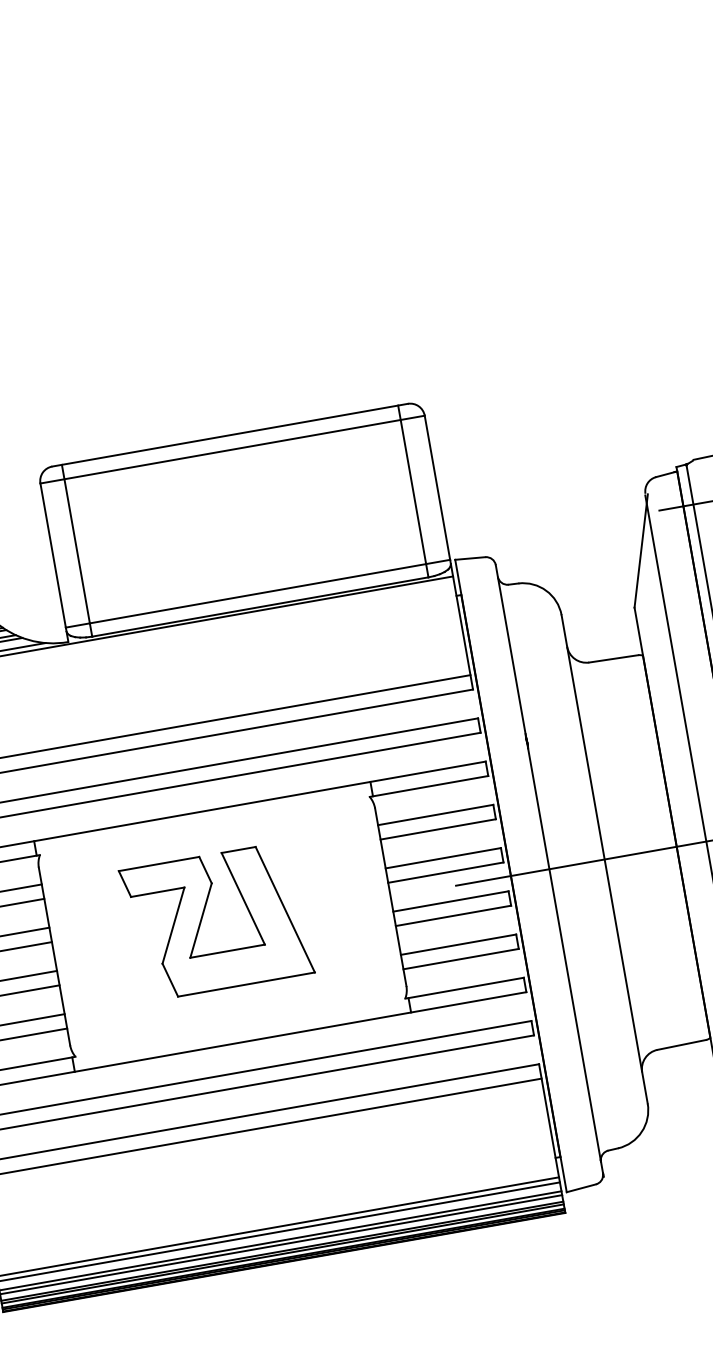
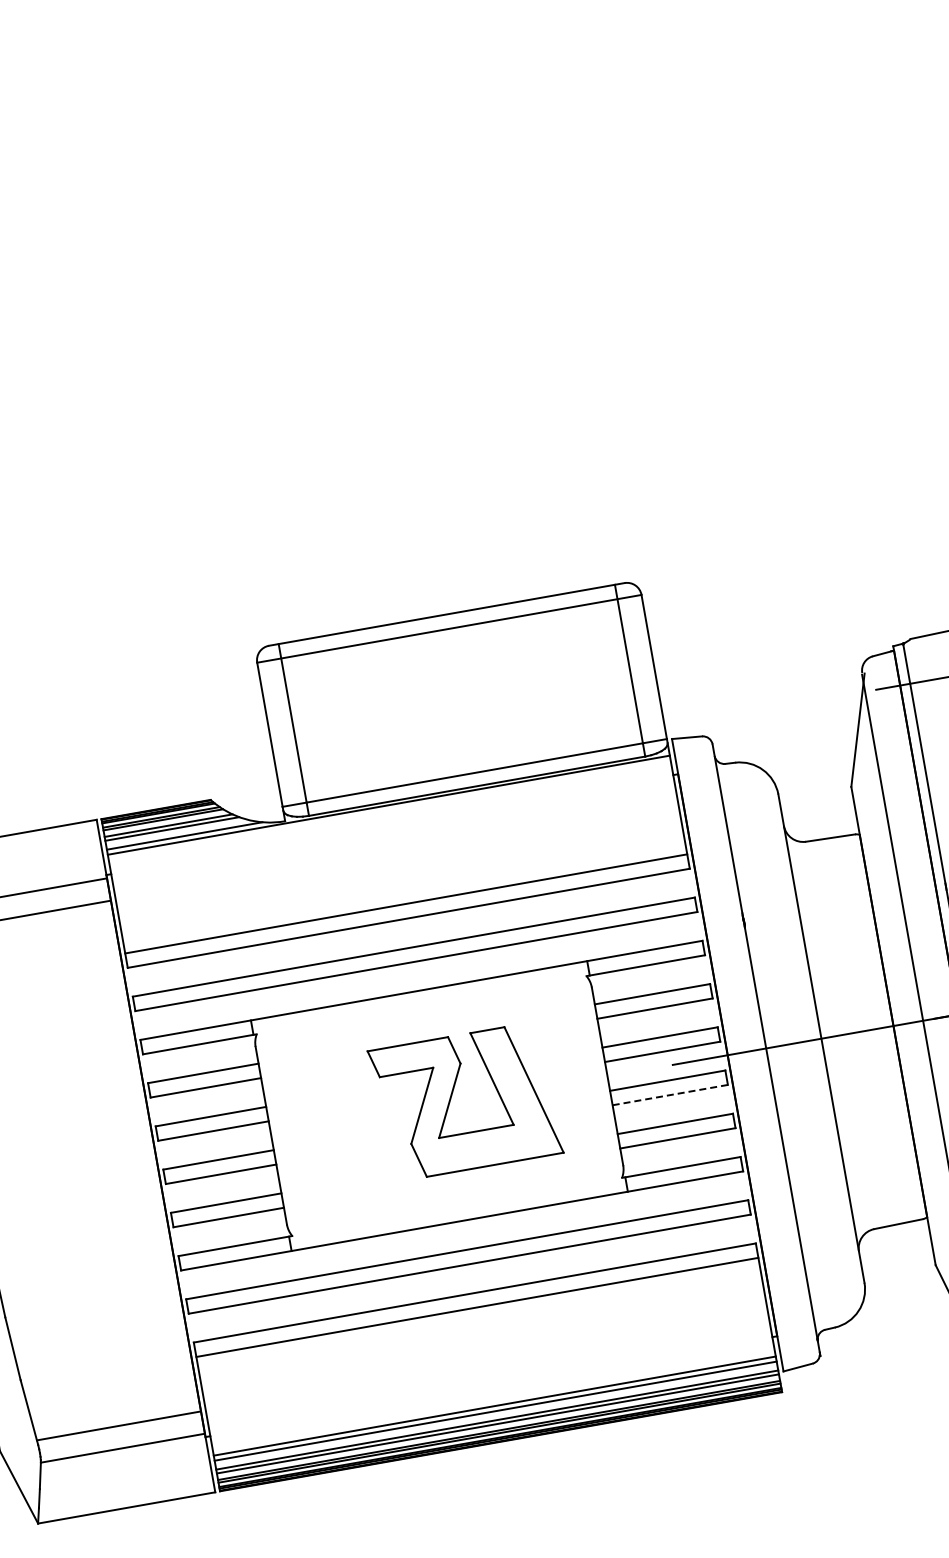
line: (453, 916) -> (670, 1095), solid -> dashed
part: (202, 919) -> (451, 1099), moved

